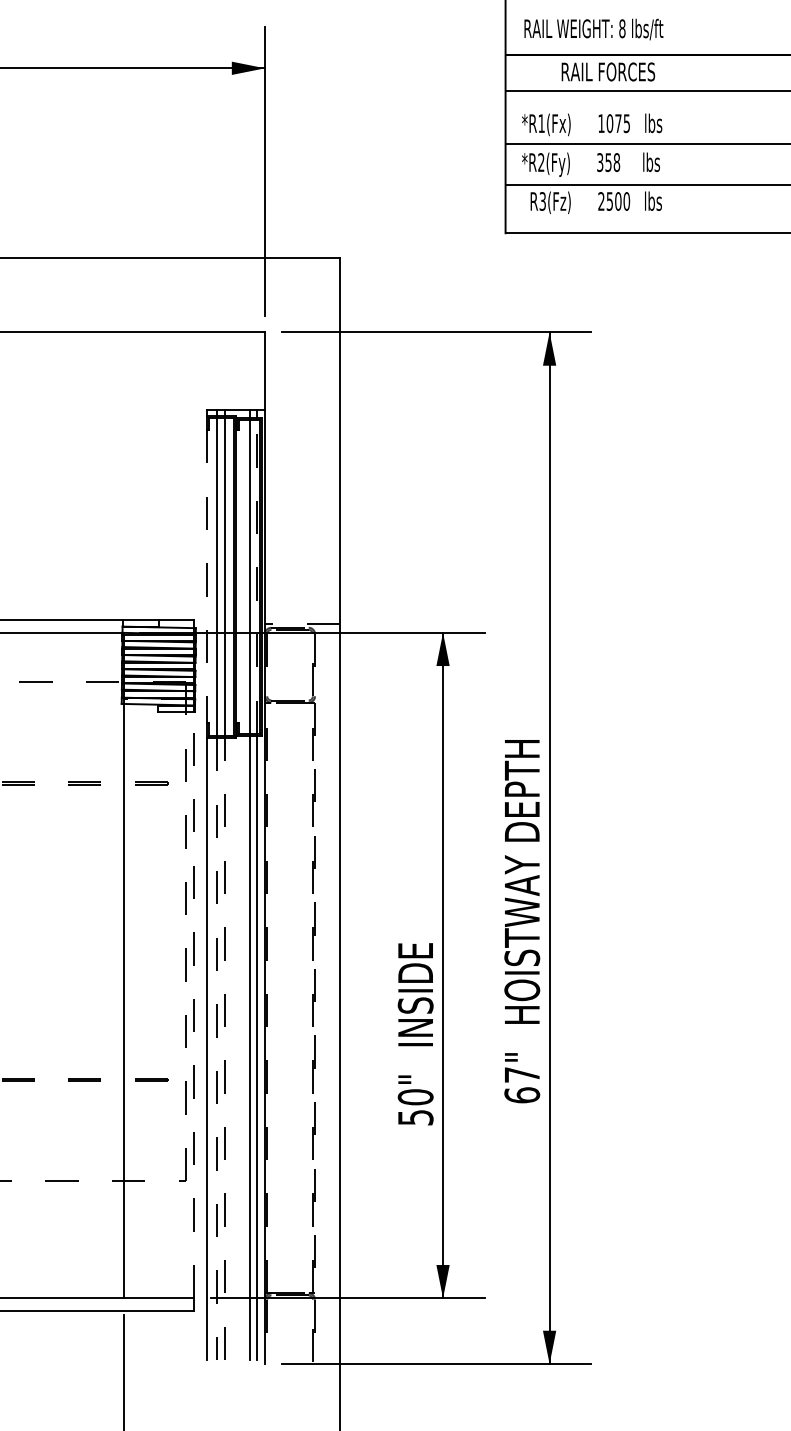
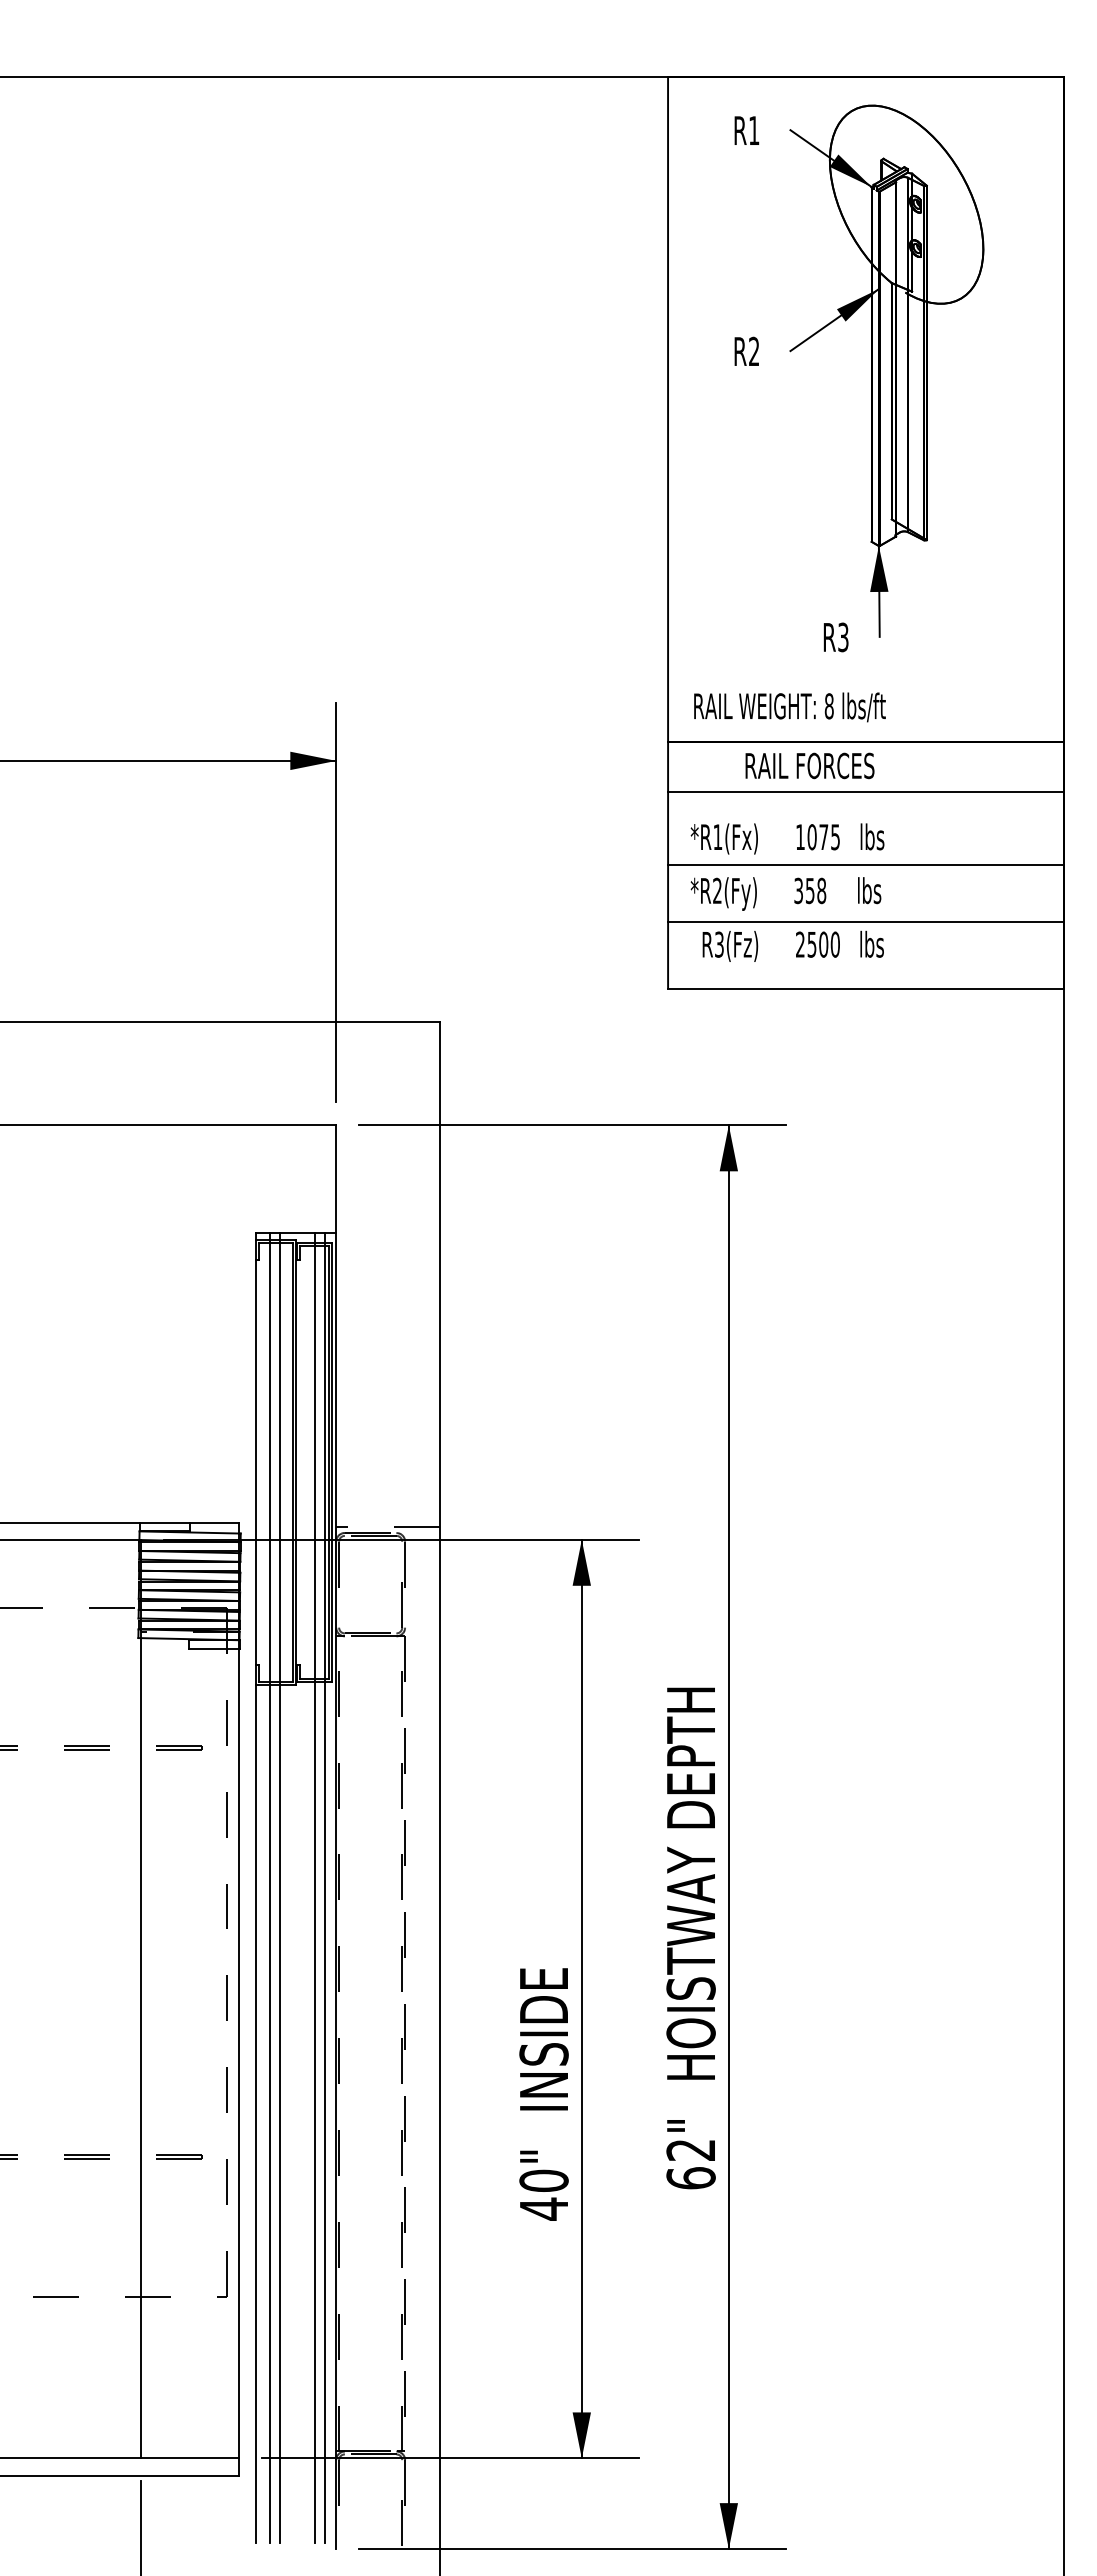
line: (256, 576) -> (324, 1462), dashed -> solid
line: (206, 577) -> (255, 1463), dashed -> solid
line: (194, 1004) -> (238, 2053), dashed -> solid
line: (224, 1048) -> (280, 2113), dashed -> solid
line: (217, 1049) -> (270, 2114), dashed -> solid
text: (521, 1074) -> (690, 2149), 67" -> 62"
text: (416, 1117) -> (544, 2208), 50" -> 40"

